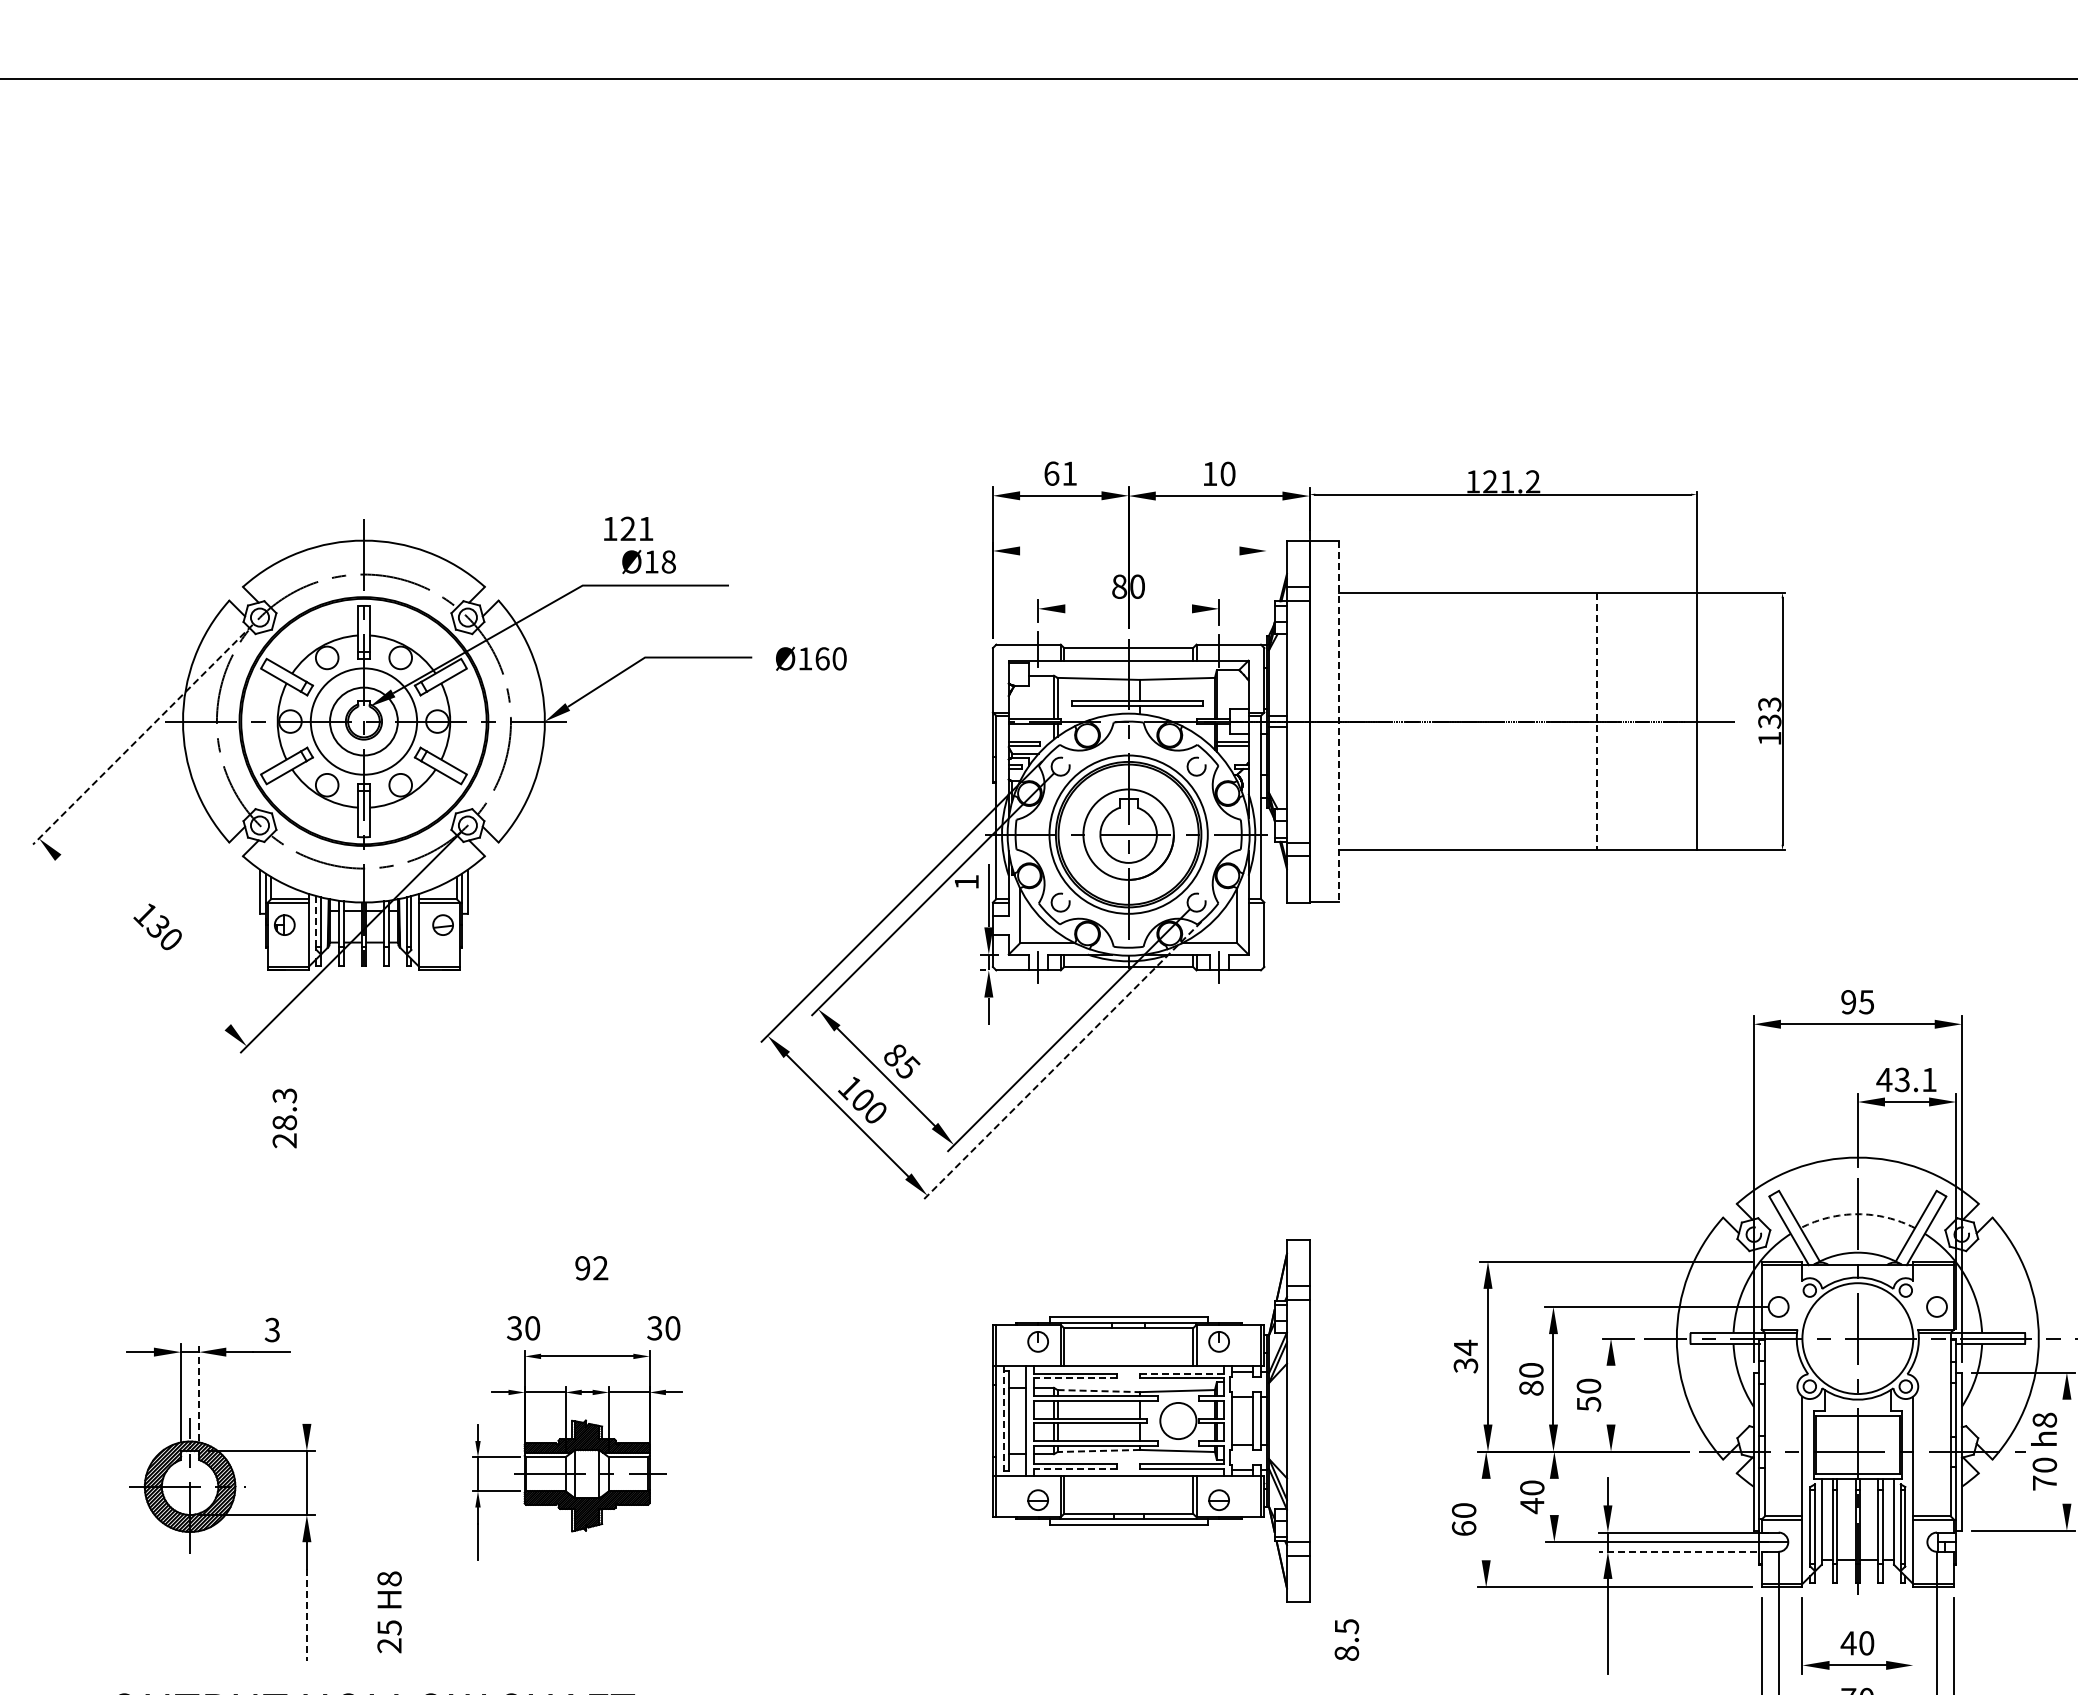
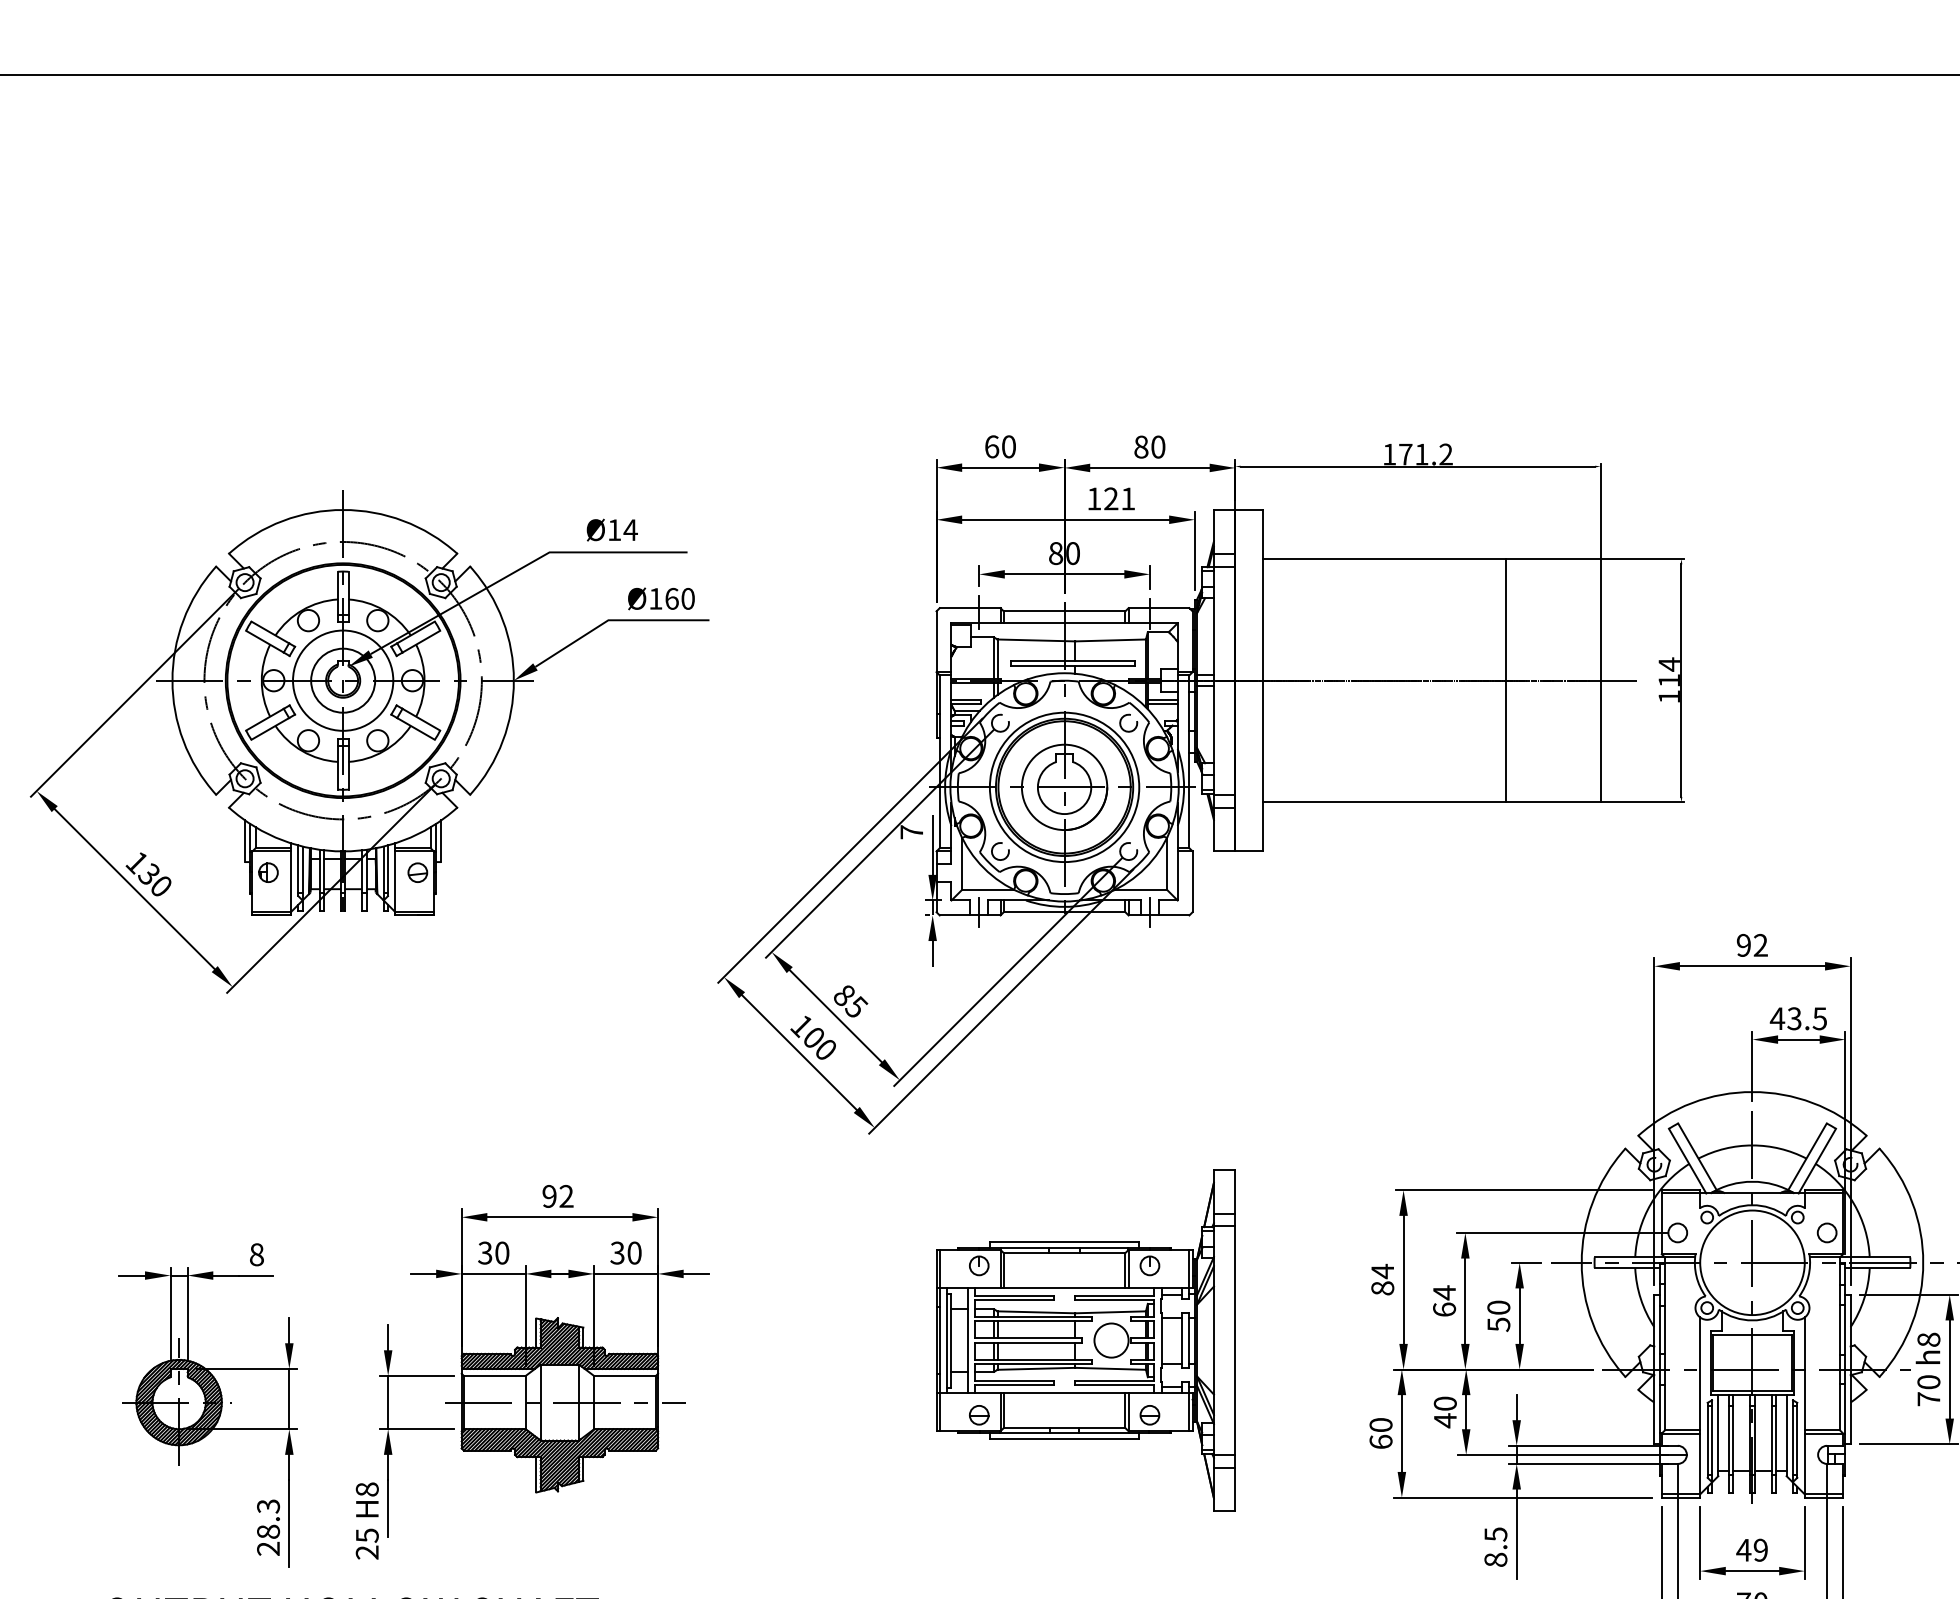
text: (1069, 473) -> (1008, 446), 61 -> 60
text: (1209, 473) -> (1140, 446), 10 -> 80
text: (1490, 481) -> (1405, 454), 121.2 -> 171.2
text: (628, 528) -> (1111, 498), moved
line: (1129, 550) -> (1065, 519), added
text: (668, 561) -> (630, 529), Ø18 -> Ø14
line: (1266, 583) -> (1194, 550), added
line: (1128, 608) -> (1064, 574), added
text: (811, 658) -> (661, 598), moved
text: (1769, 712) -> (1669, 672), 133 -> 114
line: (1339, 721) -> (1263, 680), dashed -> solid
line: (1596, 721) -> (1505, 680), dashed -> solid
line: (142, 735) -> (134, 693), dashed -> solid
text: (966, 881) -> (911, 831), 1 -> 7
line: (316, 922) -> (298, 870), dashed -> solid
line: (142, 942) -> (134, 889), added
text: (1866, 1002) -> (1760, 945), 95 -> 92
line: (1061, 1061) -> (1001, 1001), dashed -> solid
text: (1928, 1080) -> (1819, 1019), 43.1 -> 43.5
text: (284, 1118) -> (268, 1527), moved
arc: (1857, 1214) -> (1752, 1145), dashed -> solid
text: (272, 1329) -> (256, 1254), 3 -> 8
text: (1465, 1365) -> (1382, 1288), 34 -> 84
line: (1181, 1373) -> (1114, 1295), dashed -> solid
line: (1075, 1378) -> (1014, 1300), dashed -> solid
text: (1531, 1378) -> (1444, 1300), 80 -> 64
line: (1099, 1391) -> (1037, 1312), dashed -> solid
line: (199, 1392) -> (188, 1313), dashed -> solid
line: (1611, 1394) -> (1520, 1315), added
line: (306, 1409) -> (288, 1329), added
line: (1004, 1421) -> (947, 1341), dashed -> solid
line: (1098, 1451) -> (1036, 1369), dashed -> solid
line: (2066, 1451) -> (1949, 1369), added
part: (577, 1455) -> (544, 1373), size x1.67
line: (1075, 1468) -> (1014, 1385), dashed -> solid
line: (1554, 1496) -> (1466, 1411), added
line: (1486, 1519) -> (1402, 1433), added
line: (1683, 1551) -> (1588, 1463), dashed -> solid
line: (306, 1615) -> (288, 1524), dashed -> solid
line: (1913, 1635) -> (1805, 1542), added
text: (1346, 1639) -> (1495, 1546), moved
text: (1866, 1643) -> (1760, 1550), 40 -> 49

